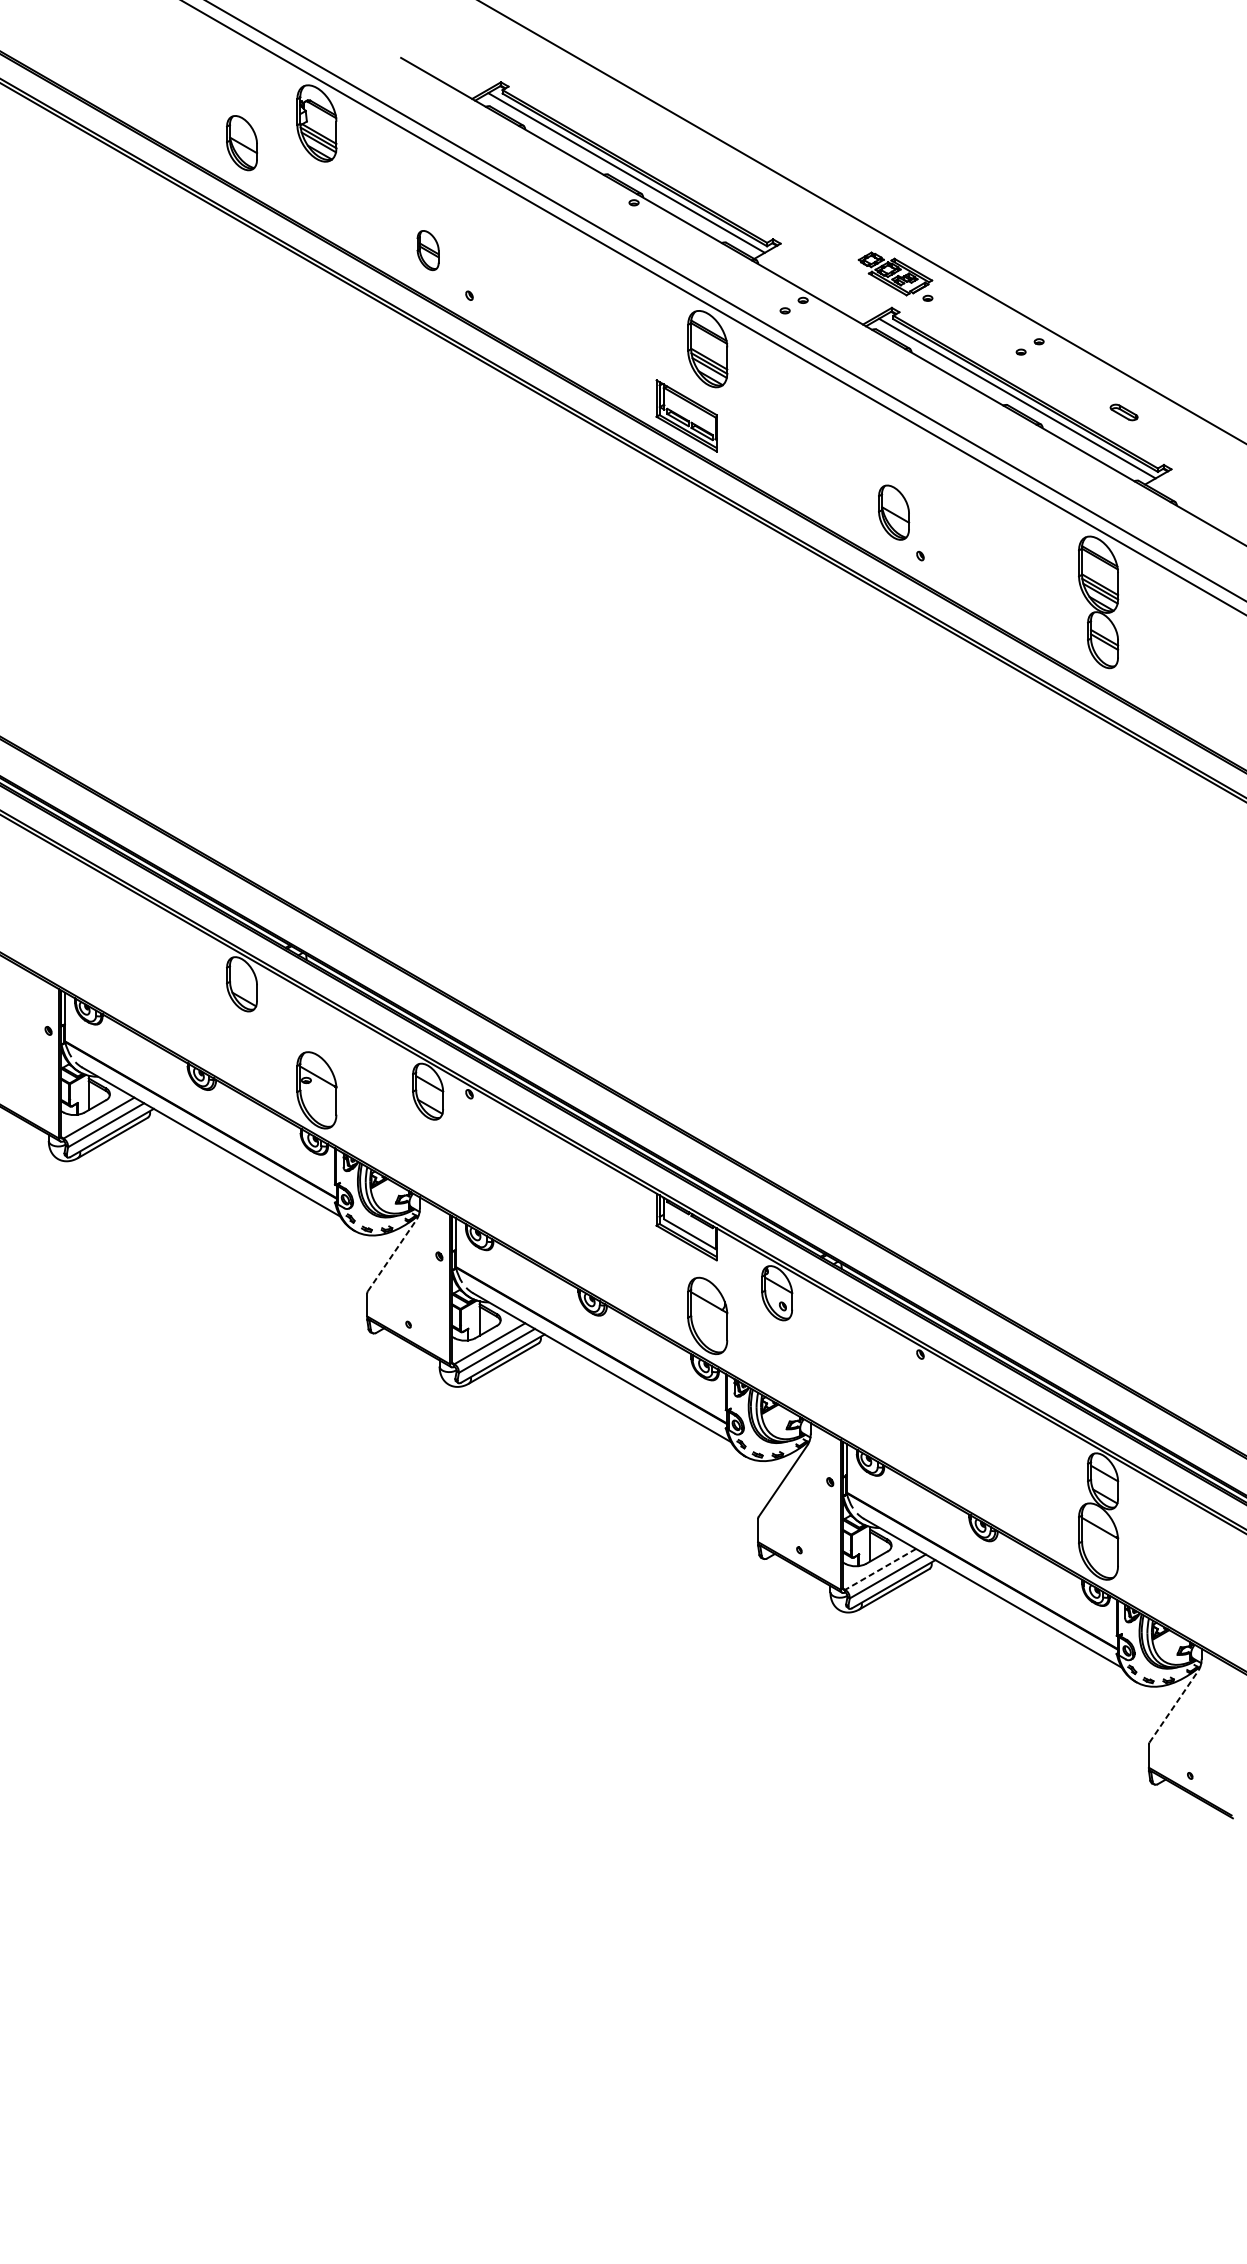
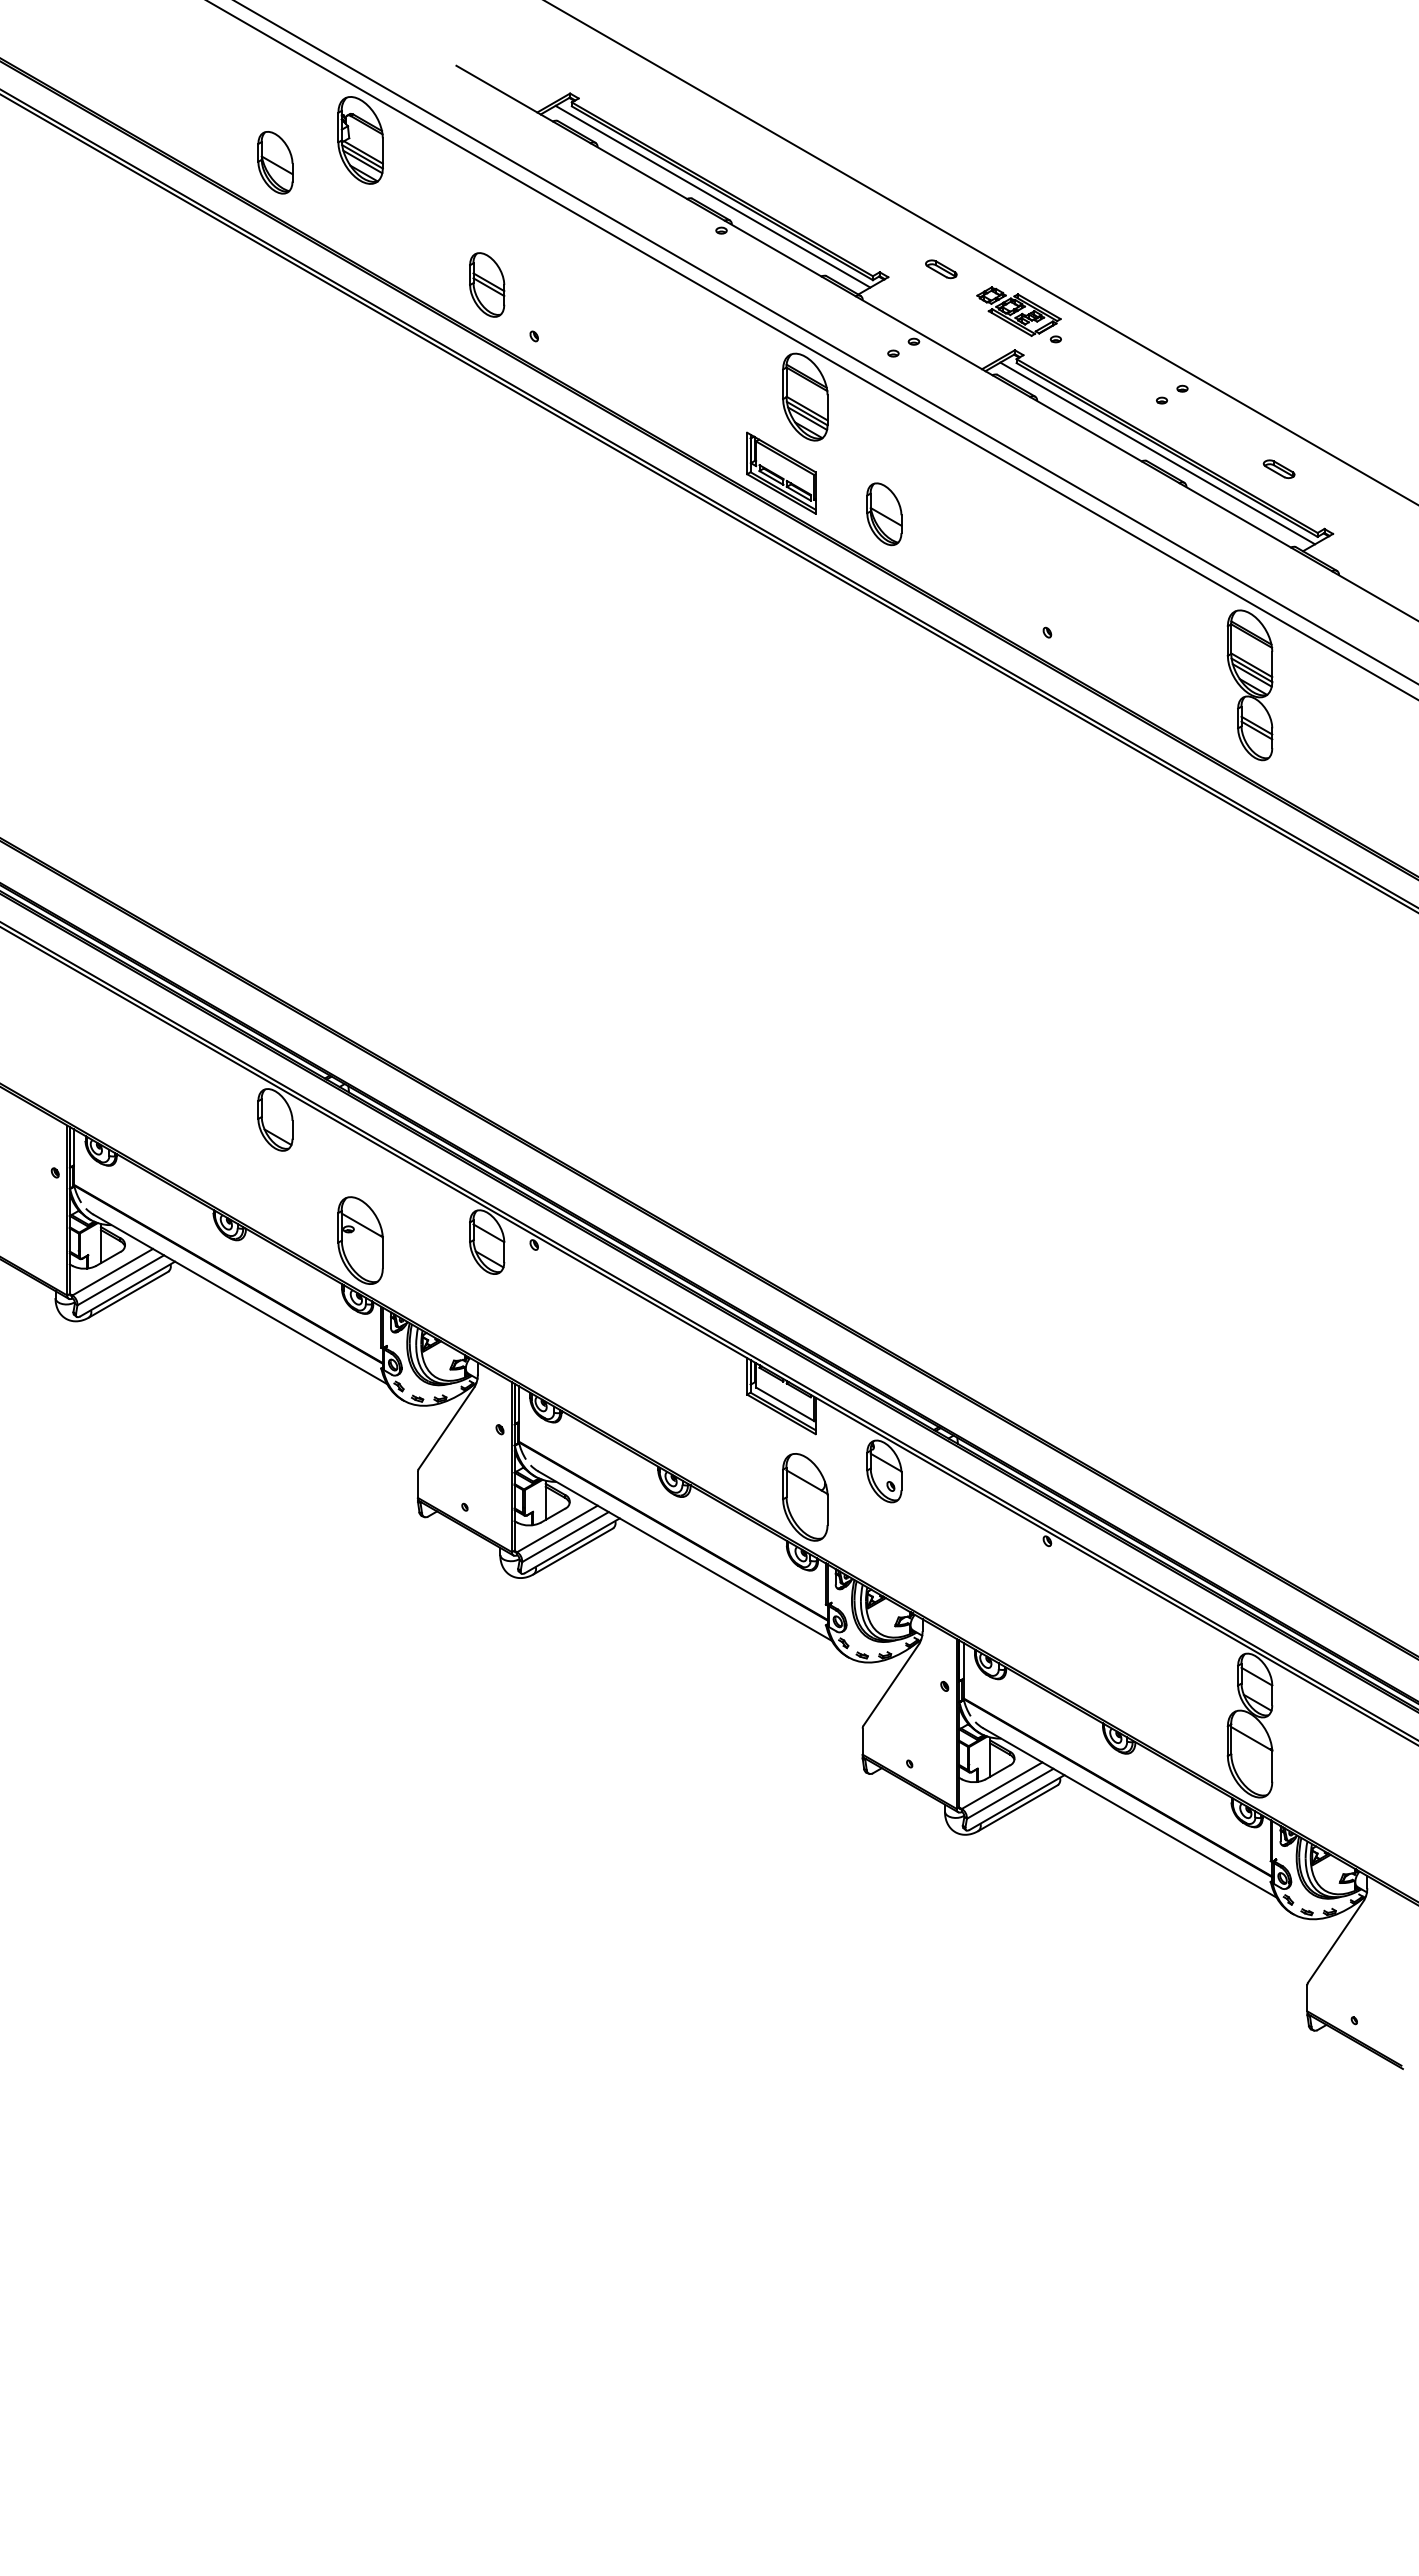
part: (827, 236) -> (941, 269), added
part: (428, 250) -> (487, 284), size x1.43
part: (894, 512) -> (884, 514), moved
line: (392, 1255) -> (446, 1428), dashed -> solid
line: (880, 1569) -> (1002, 1785), dashed -> solid
line: (1173, 1706) -> (1335, 1941), dashed -> solid

